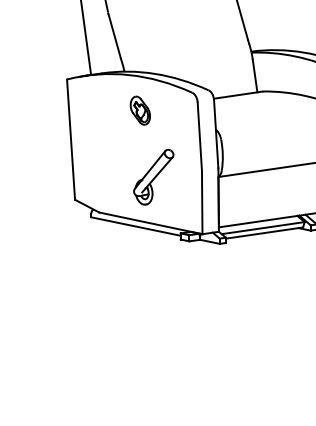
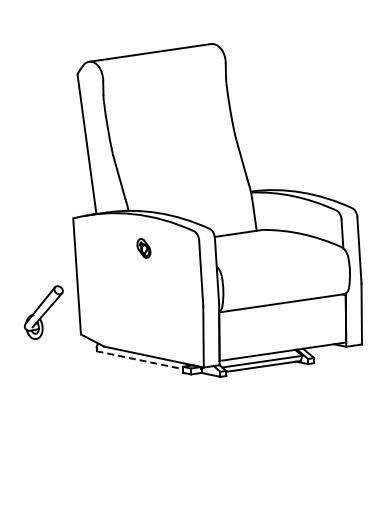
part: (139, 110) -> (143, 248), size x0.7
part: (153, 177) -> (43, 312), moved
line: (136, 226) -> (140, 360), solid -> dashed

